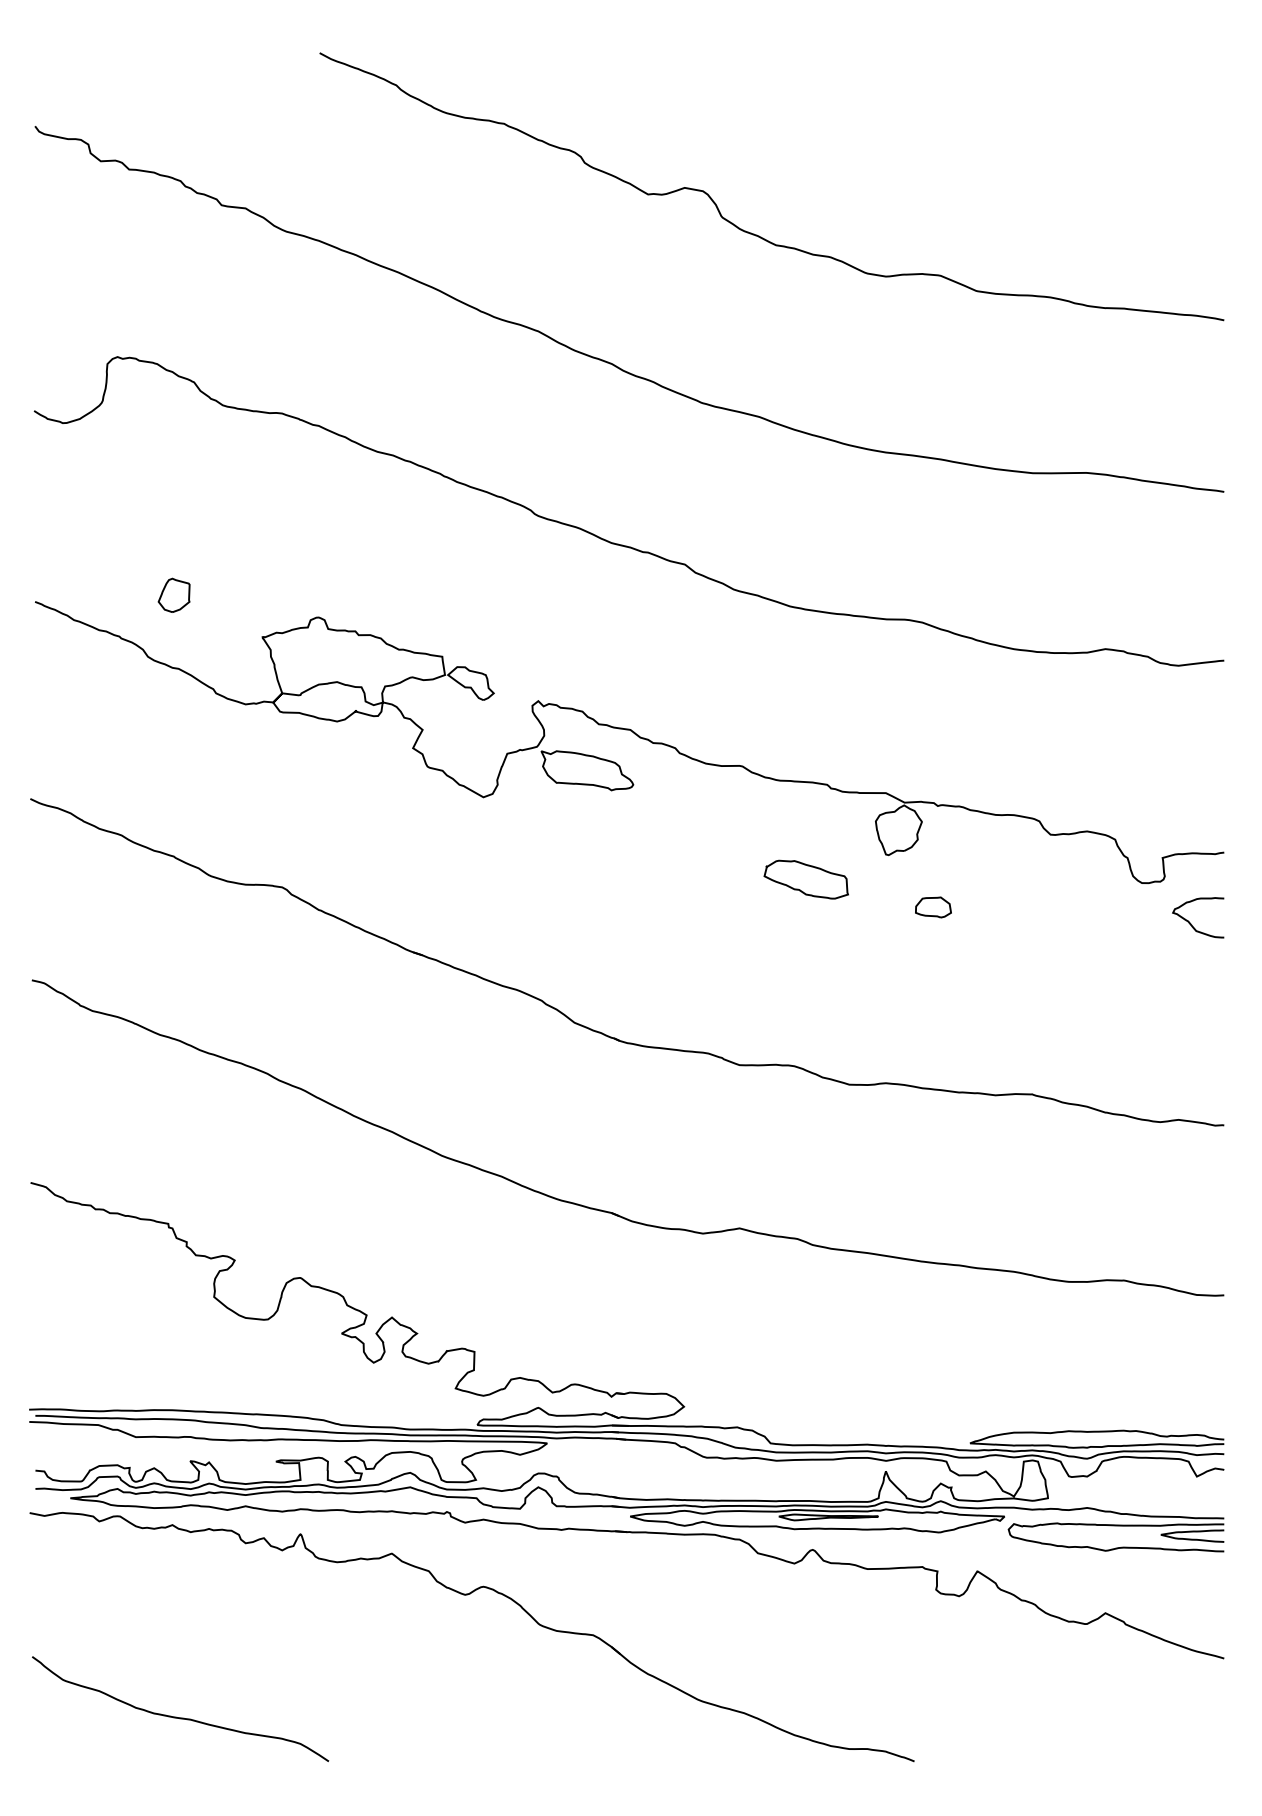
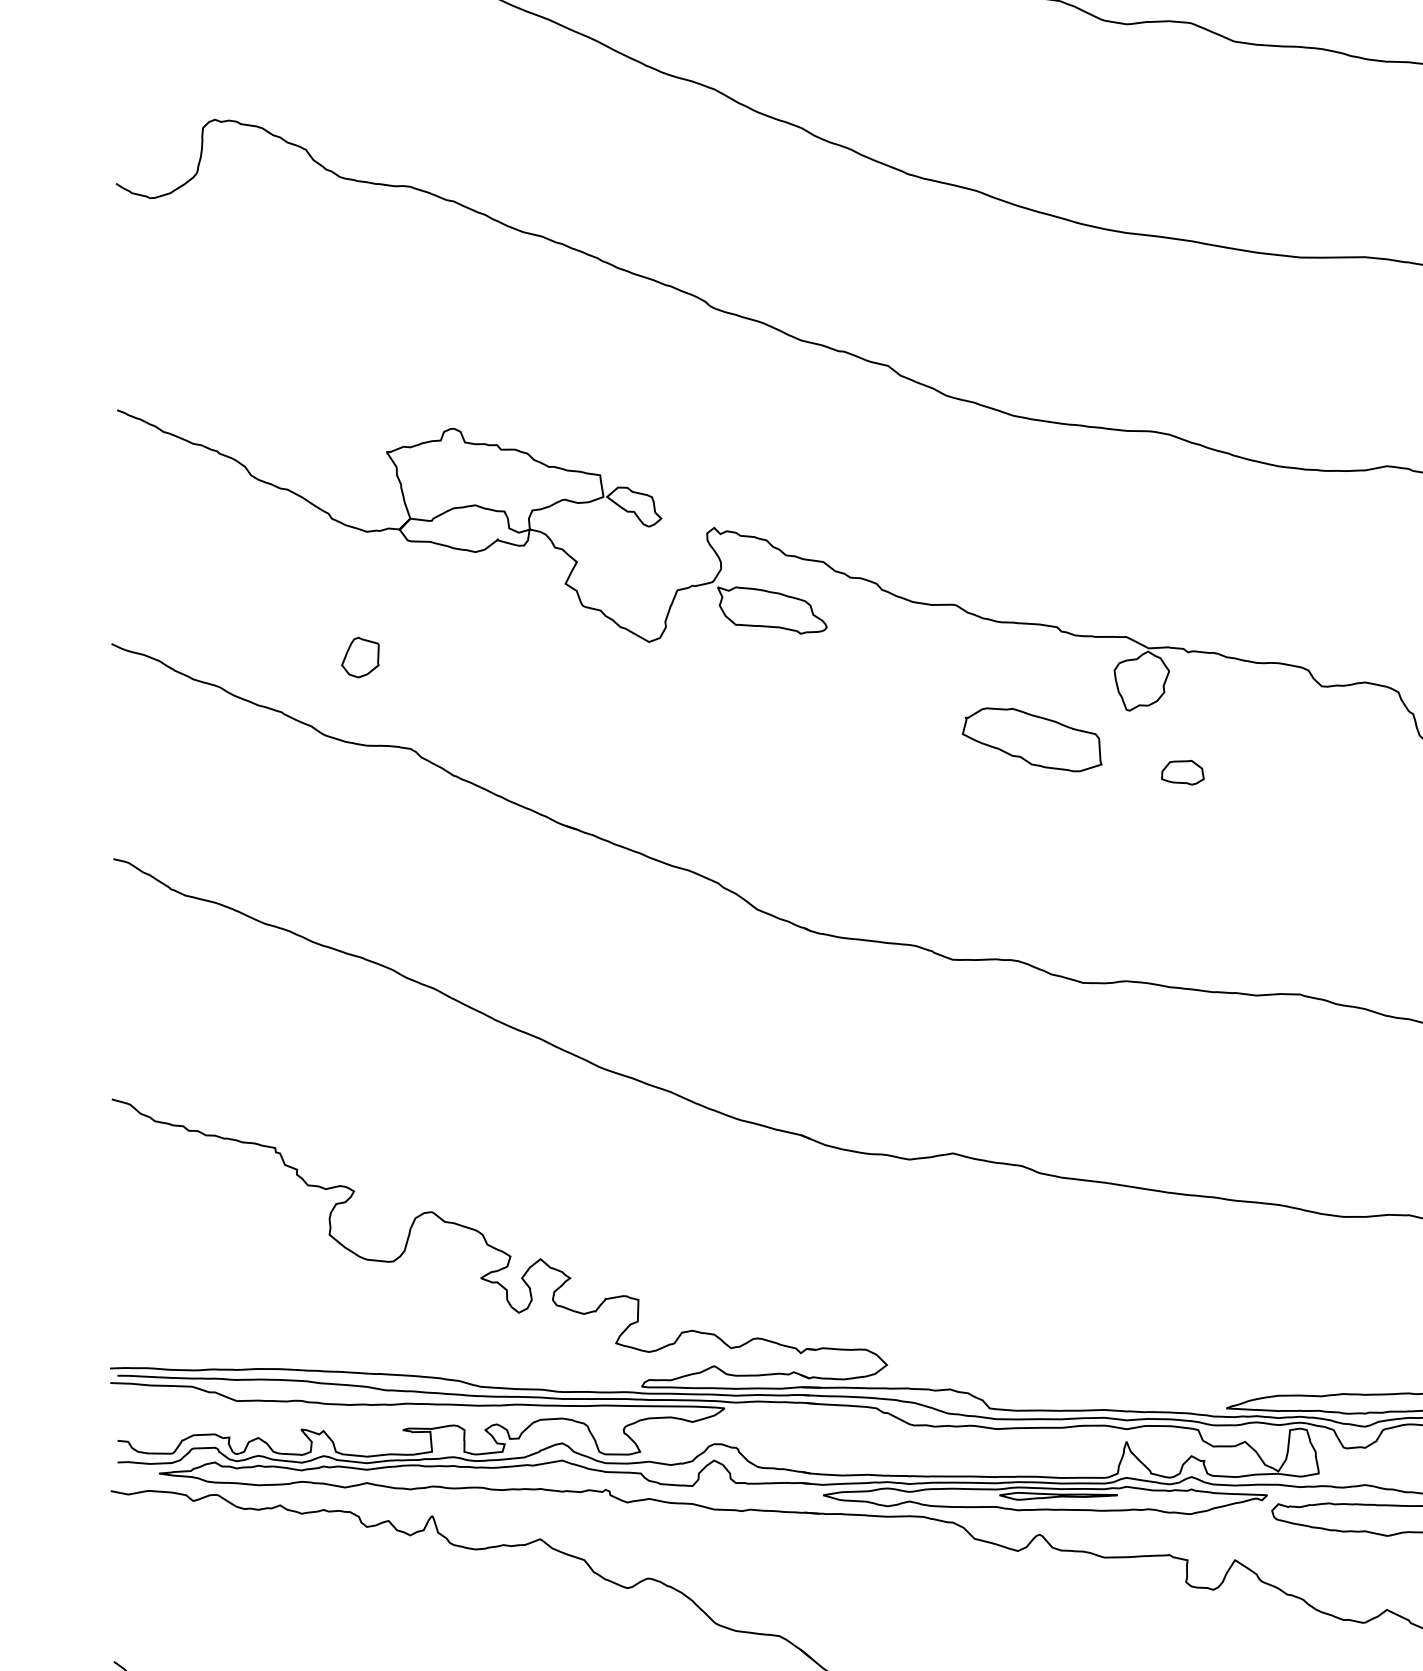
part: (173, 594) -> (359, 656), moved
part: (805, 879) -> (1031, 739), size x1.4

